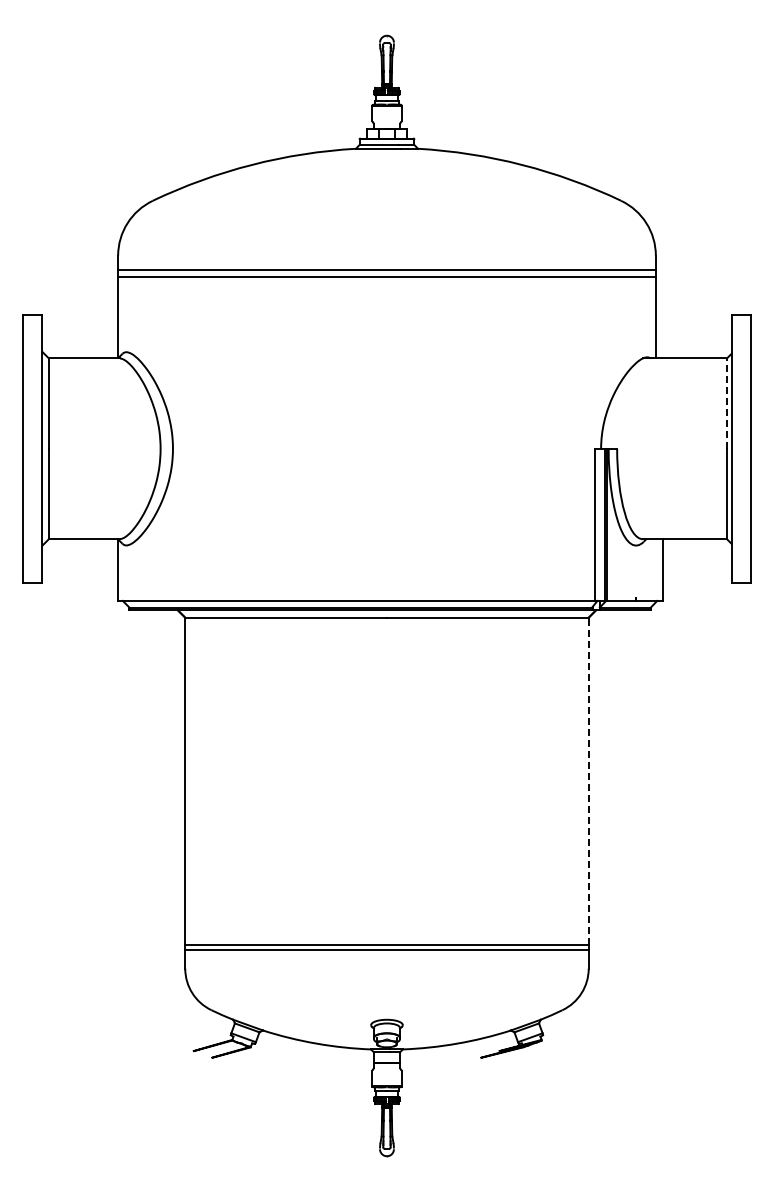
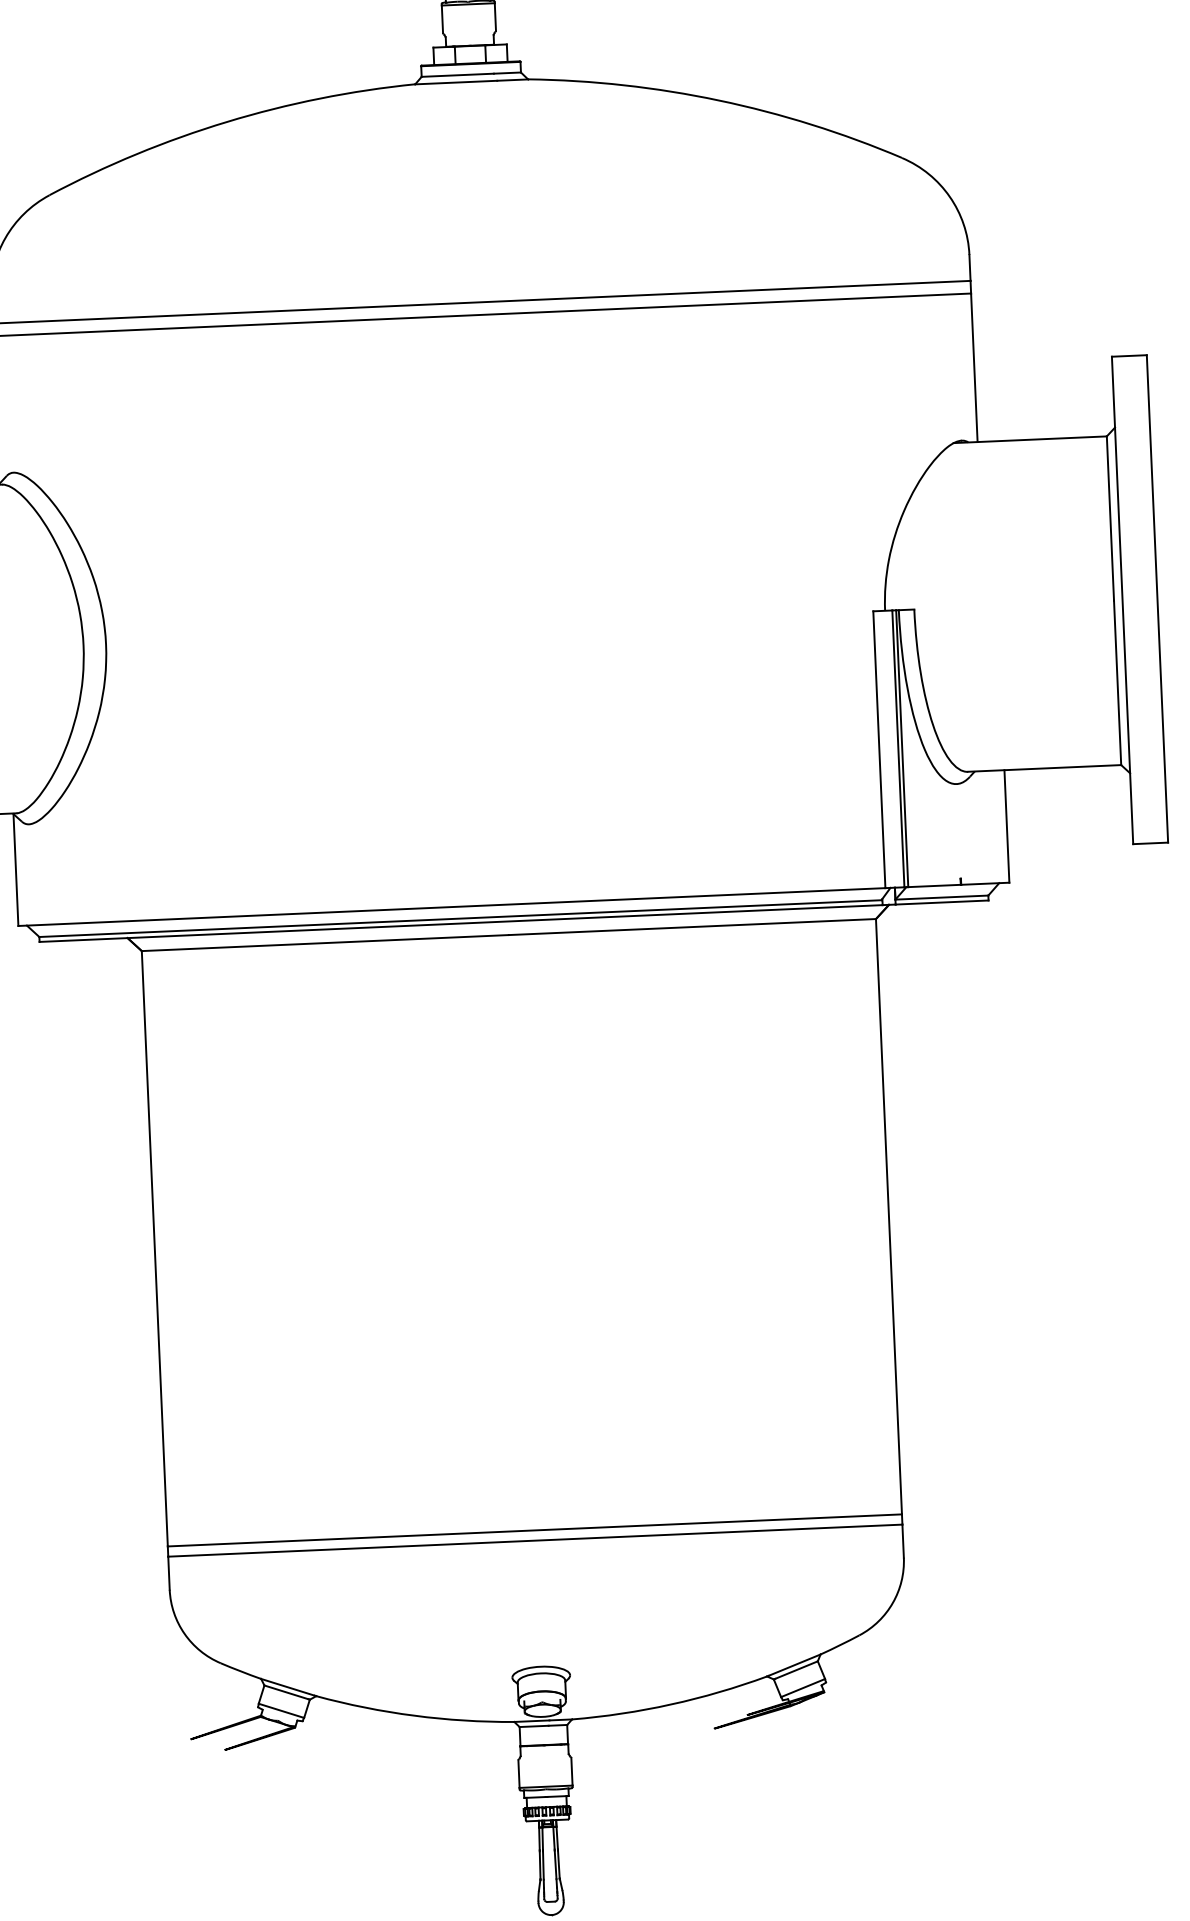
line: (726, 403) -> (1109, 518), dashed -> solid
line: (588, 781) -> (888, 1217), dashed -> solid

